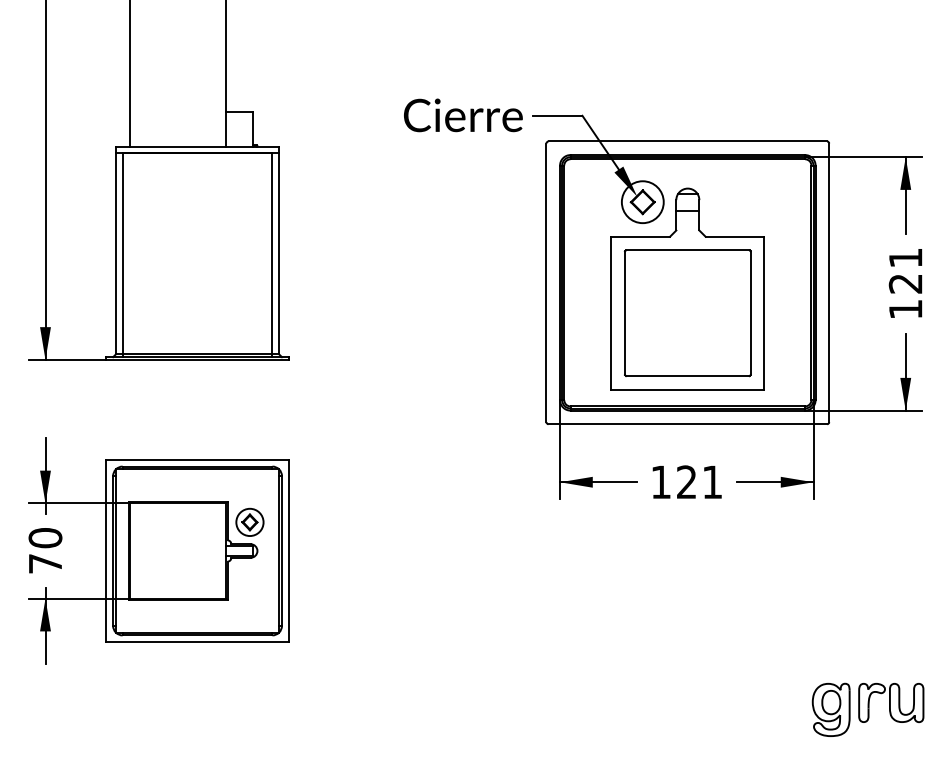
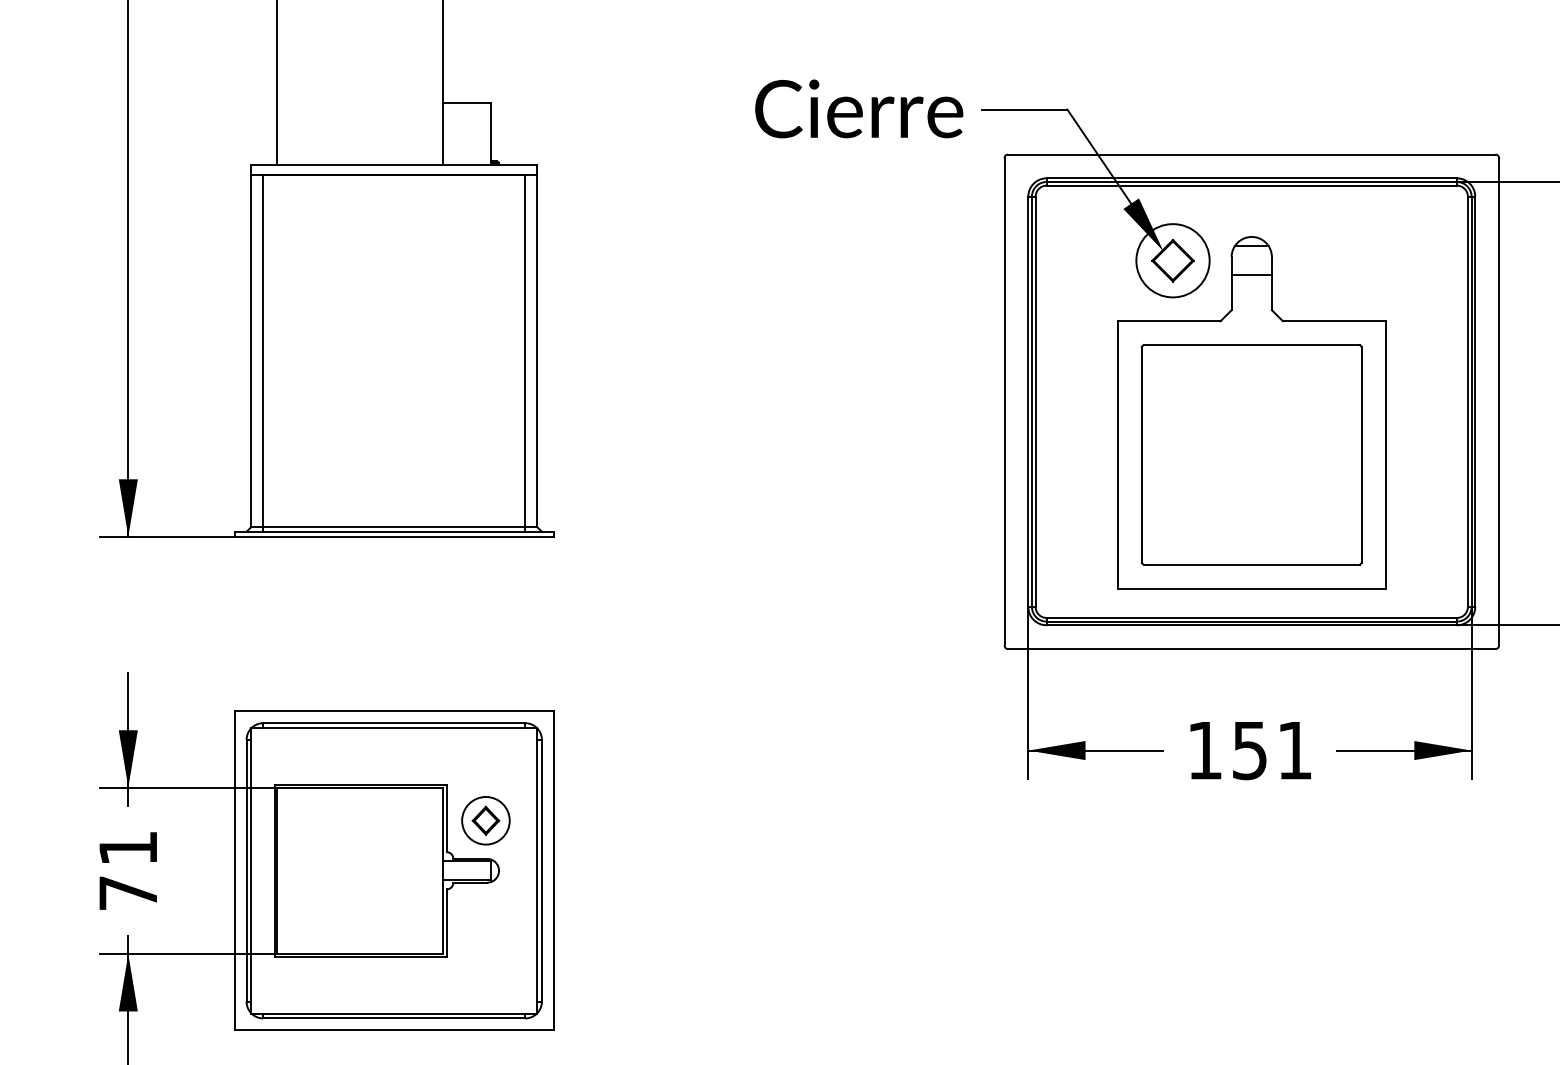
text: (686, 482) -> (1249, 750), 121 -> 151
text: (45, 538) -> (128, 848), 70 -> 71

